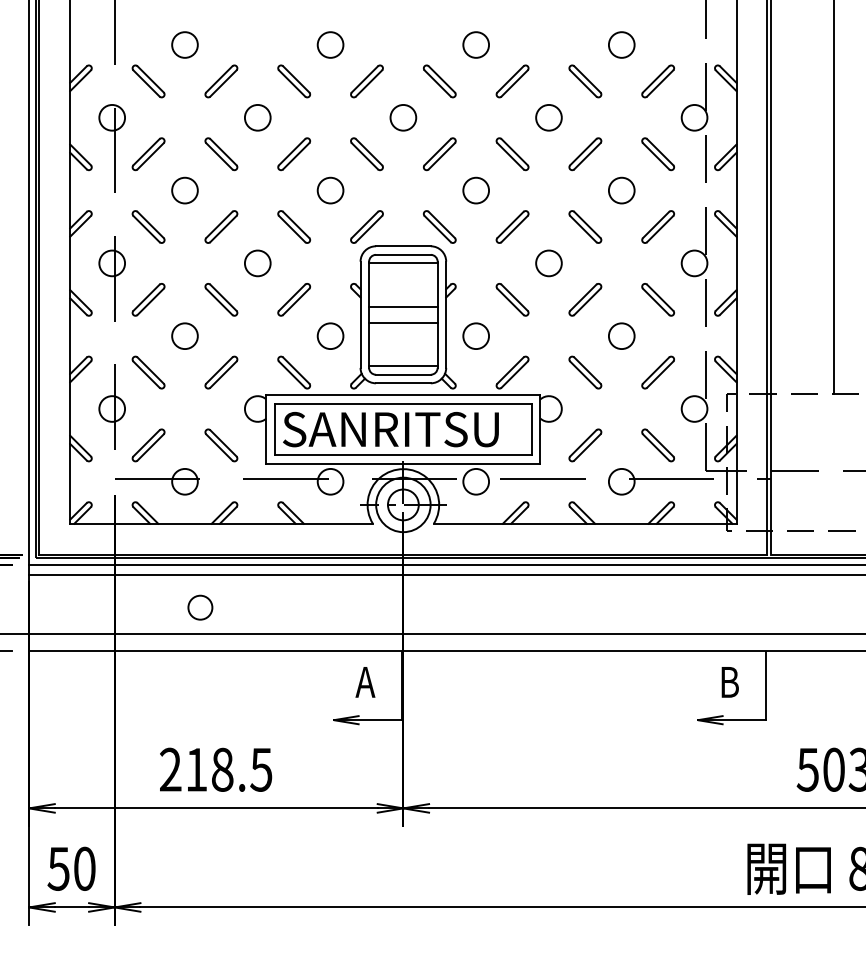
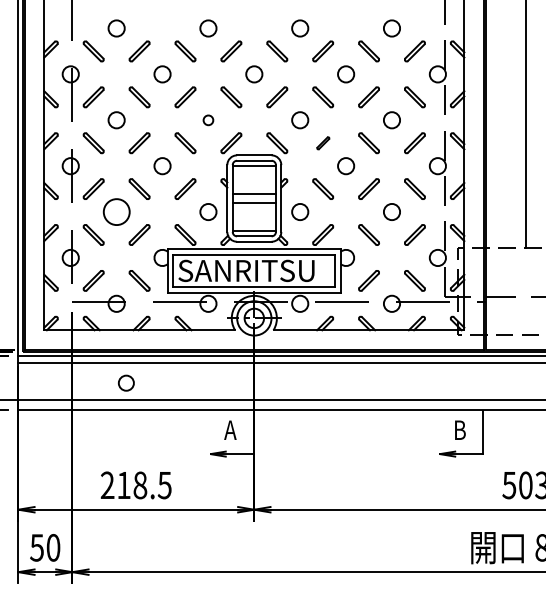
circle: (330, 190) -> (208, 120), size x0.6
part: (513, 227) -> (323, 143), size x0.6
circle: (184, 335) -> (116, 211), size x1.6

